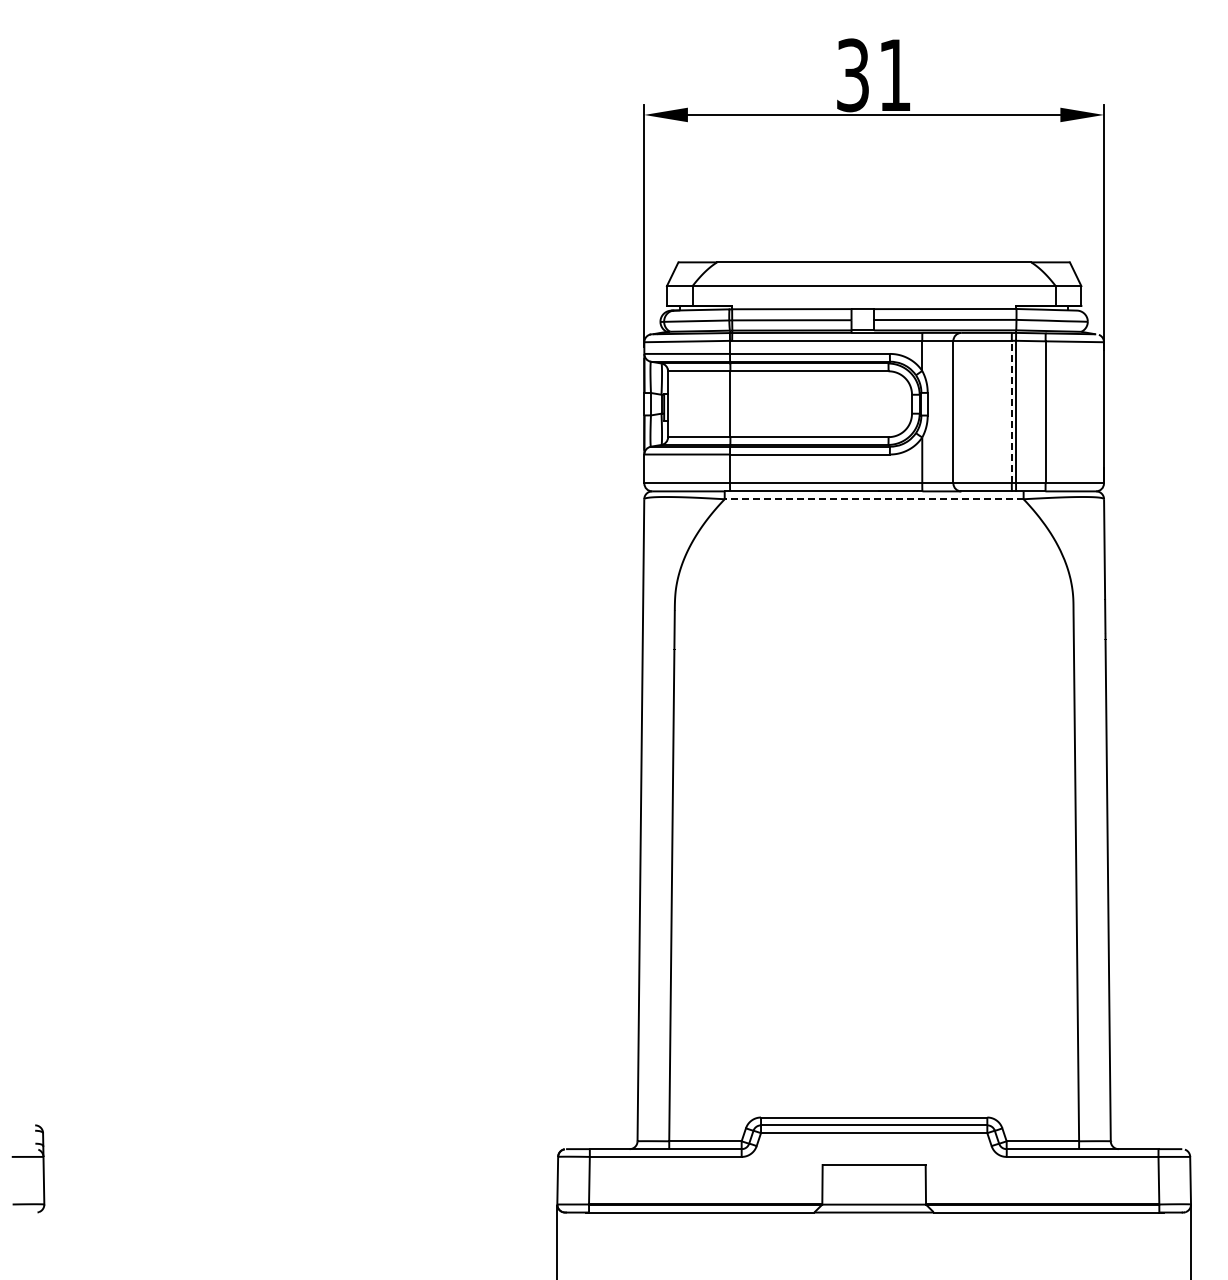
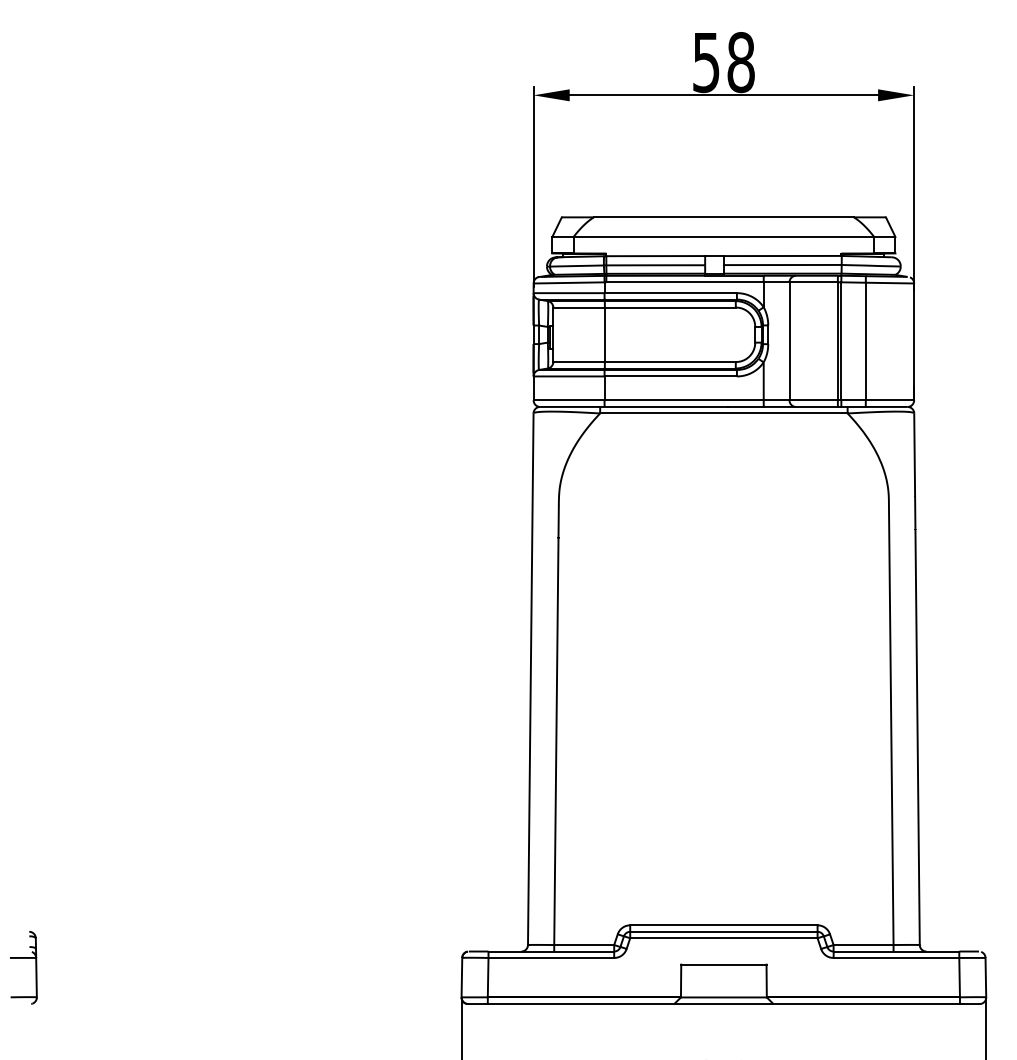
text: (874, 75) -> (724, 62), 31 -> 58
line: (1011, 411) -> (837, 340), dashed -> solid
line: (873, 499) -> (723, 413), dashed -> solid

